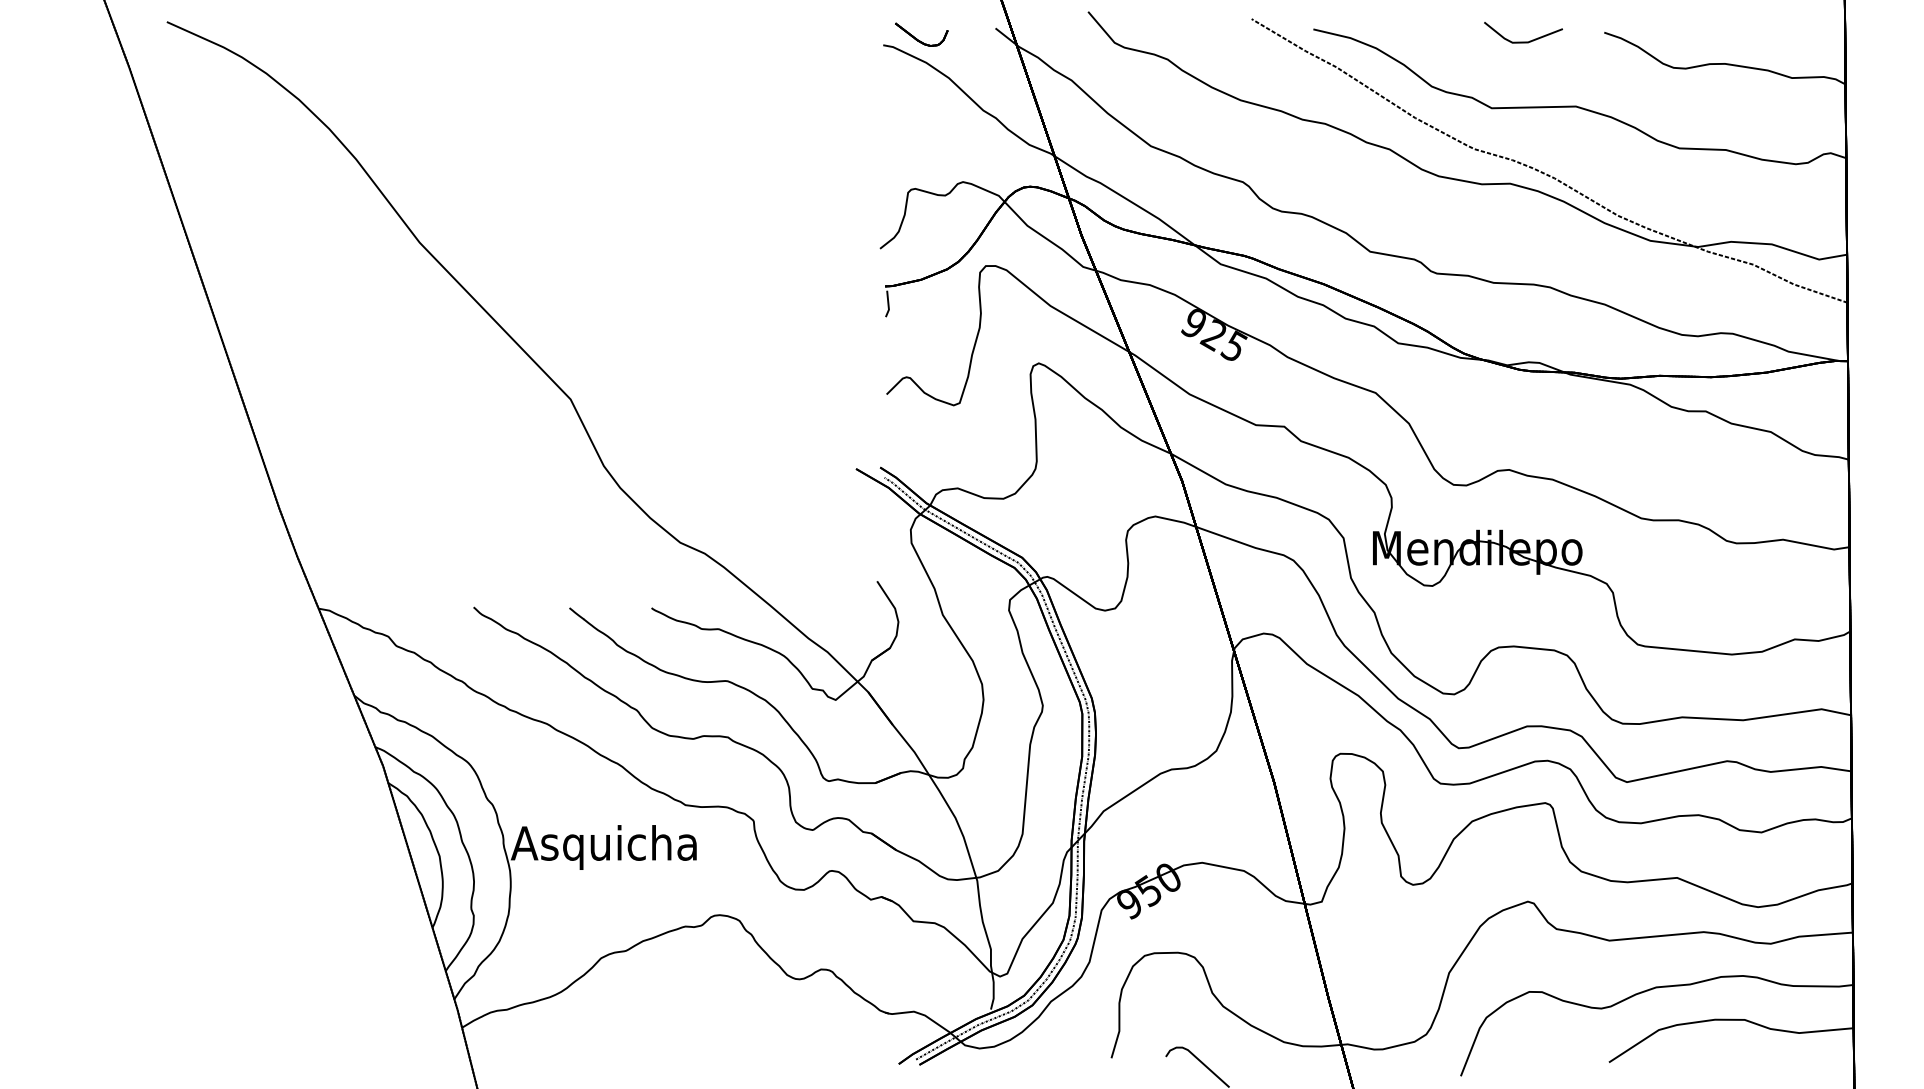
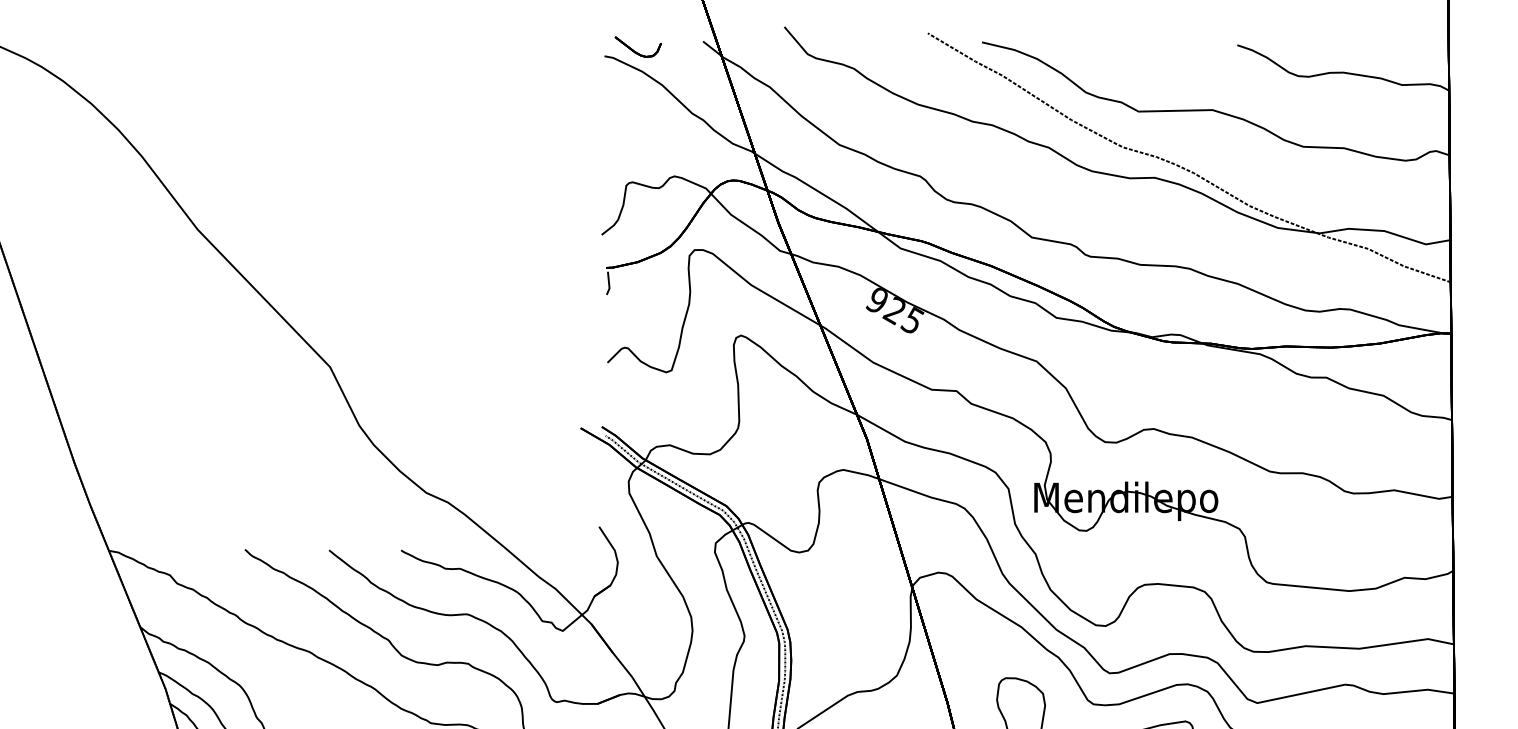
line: (1523, 41) -> (1166, 52), removed

